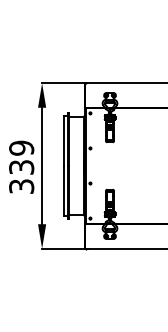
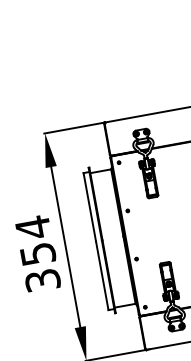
text: (21, 156) -> (35, 239), 339 -> 354

